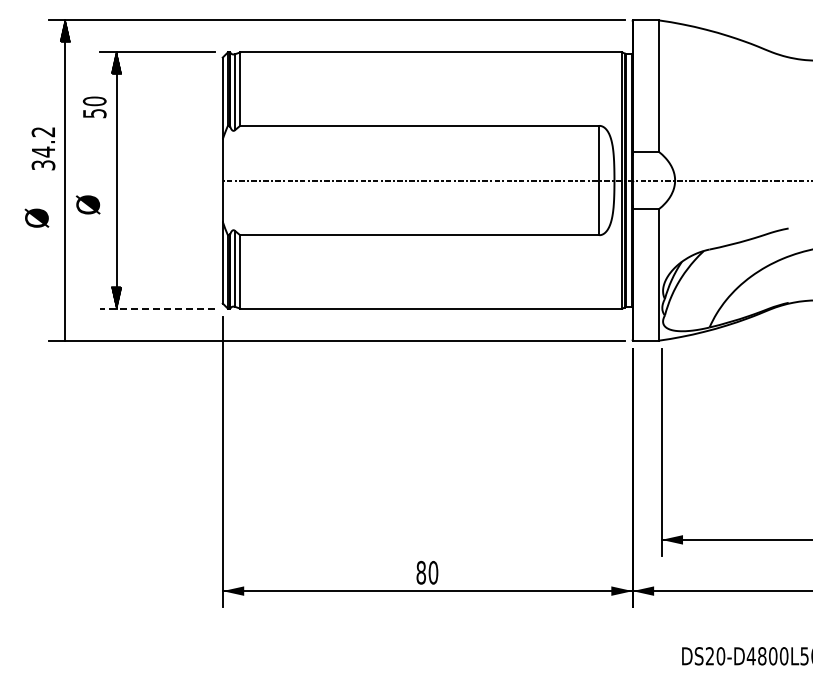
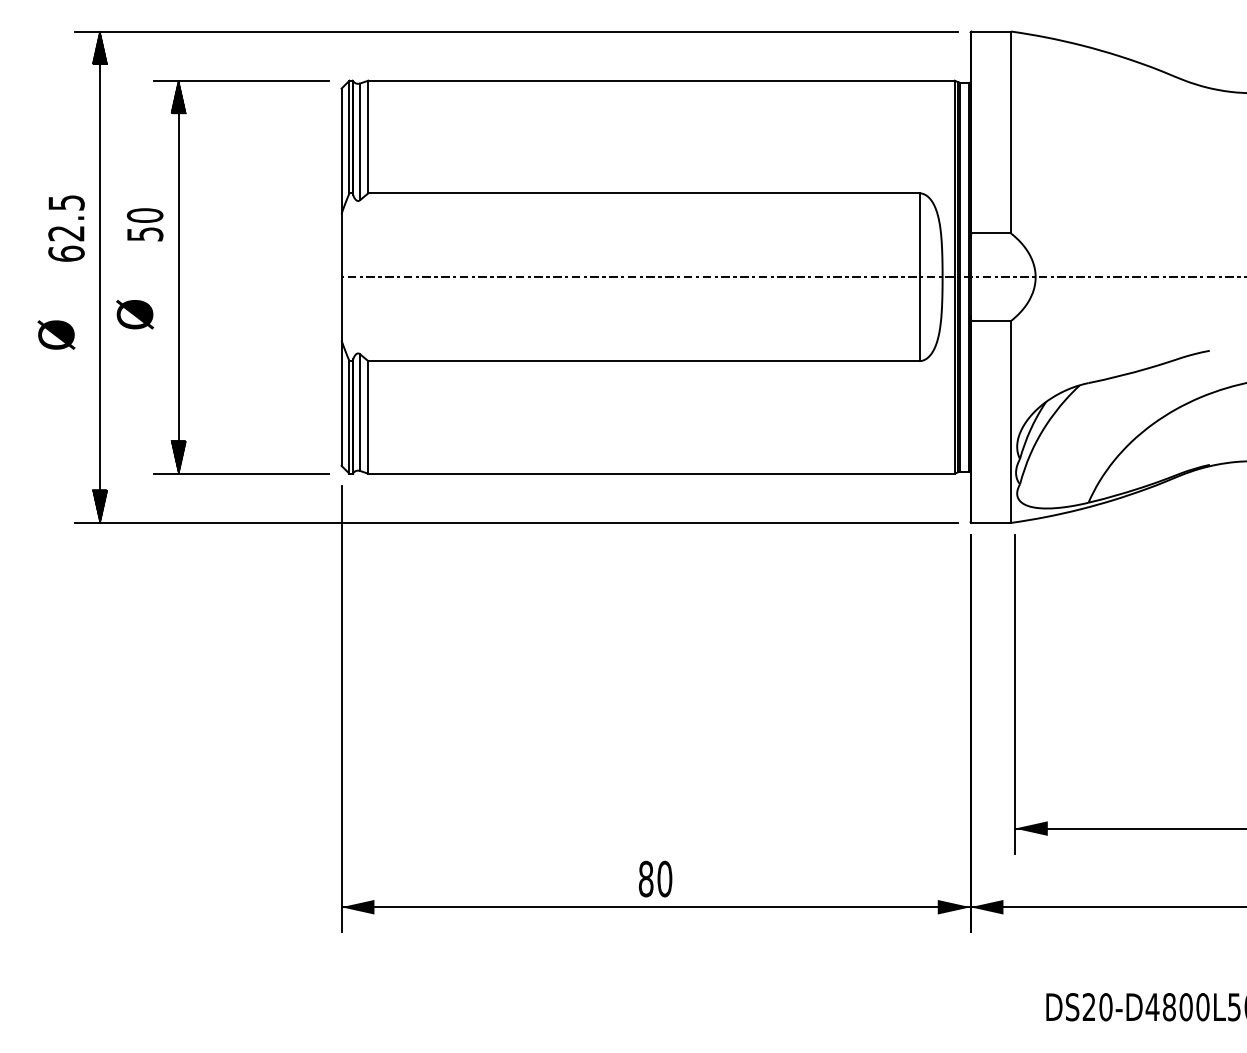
text: (94, 107) -> (144, 224), moved
text: (43, 148) -> (66, 228), 34.2 -> 62.5
line: (156, 308) -> (239, 473), dashed -> solid
hatch: (65, 329) -> (100, 505), added

